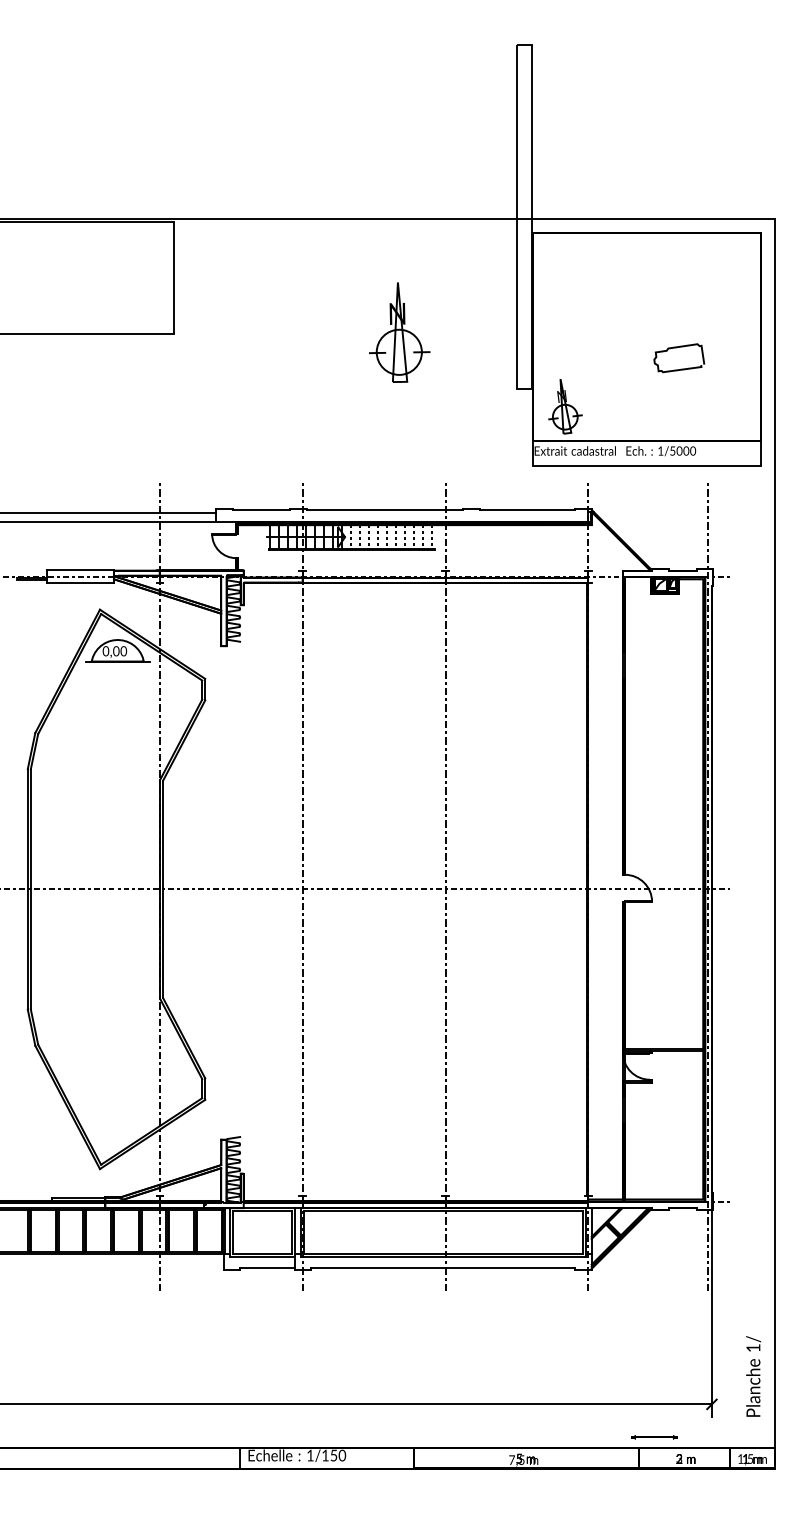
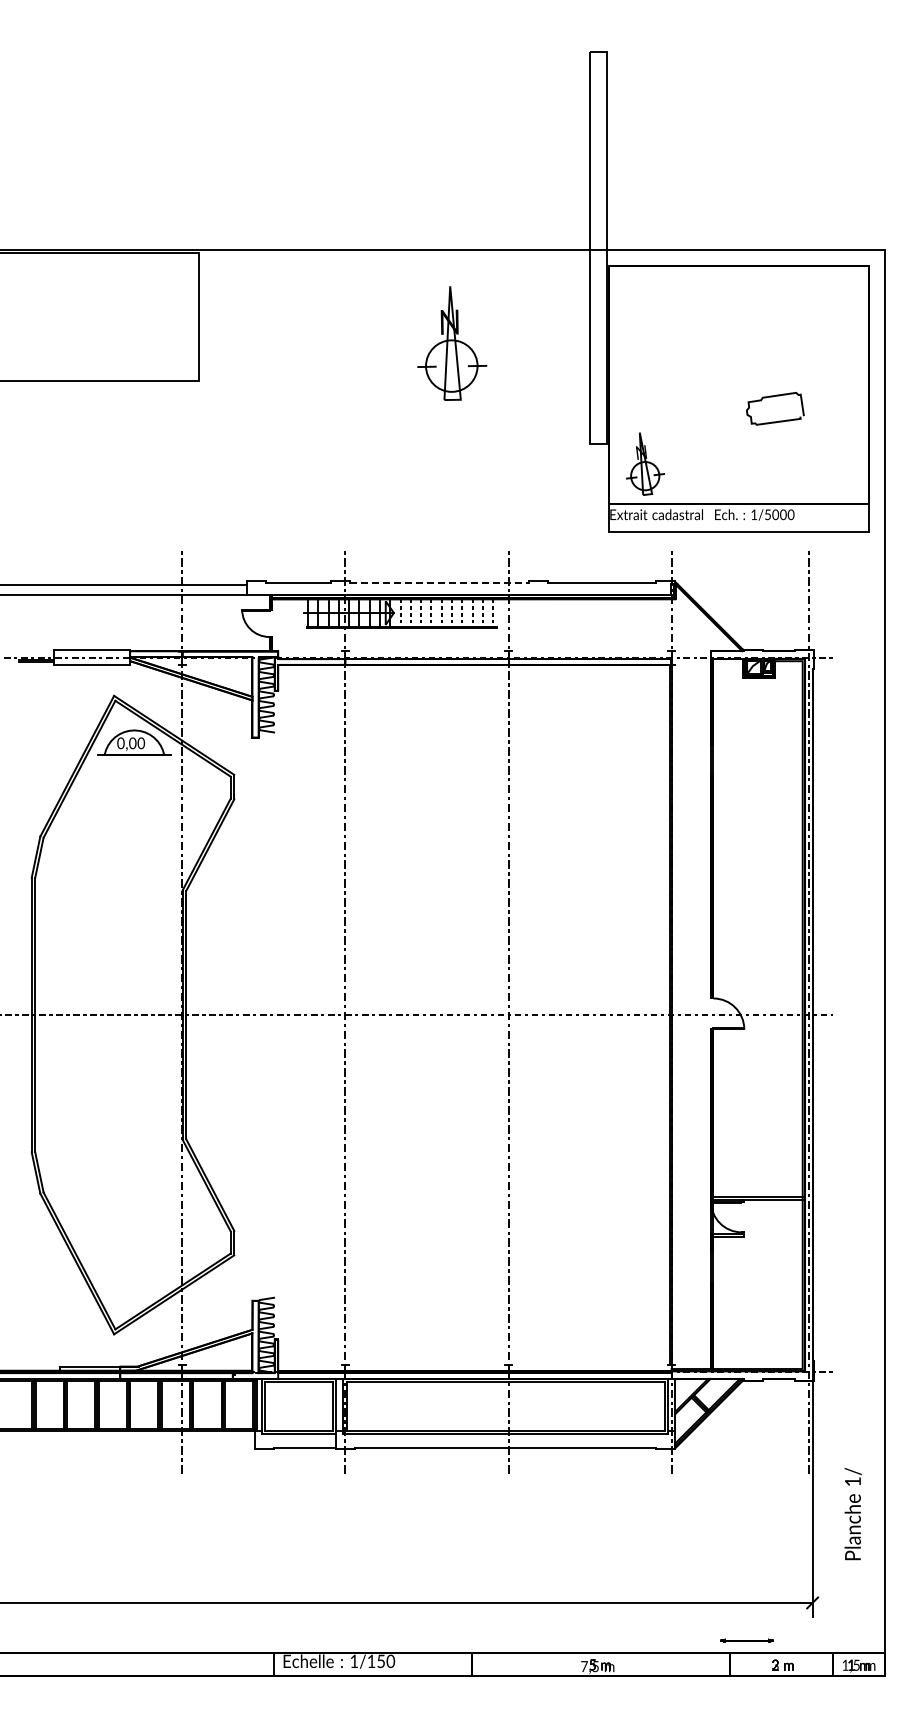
part: (399, 332) -> (452, 343), moved
line: (385, 510) -> (440, 582), solid -> dashed
text: (753, 1376) -> (852, 1514), moved

